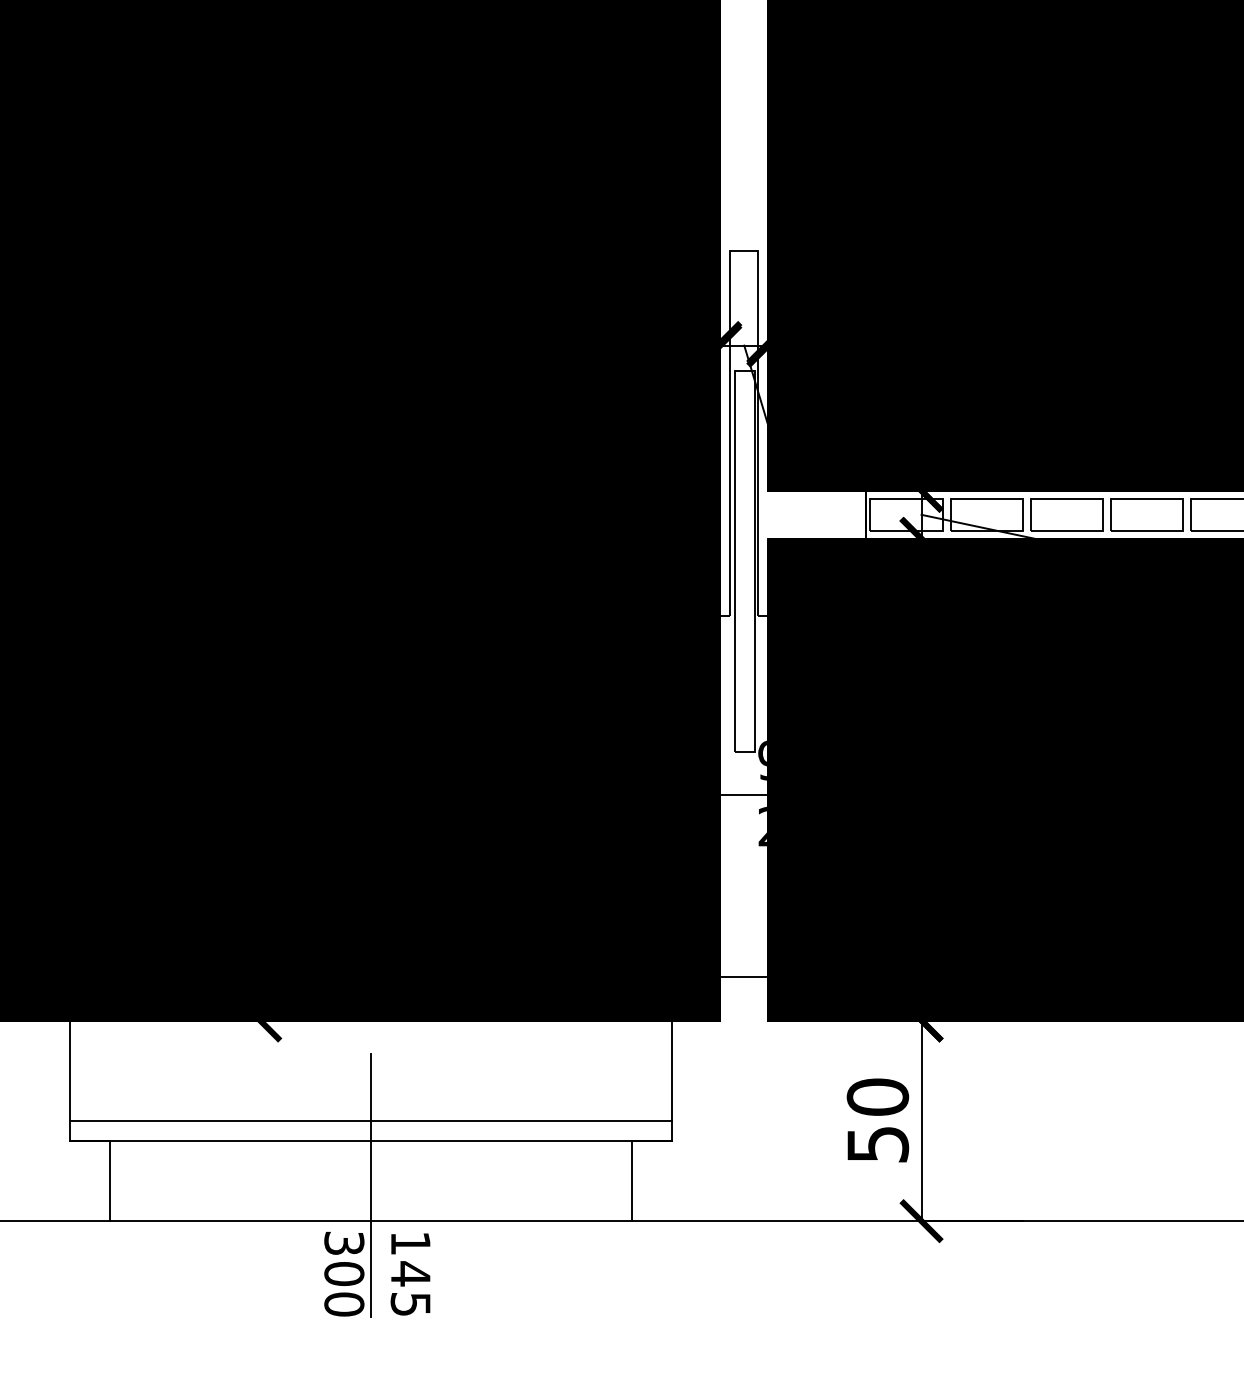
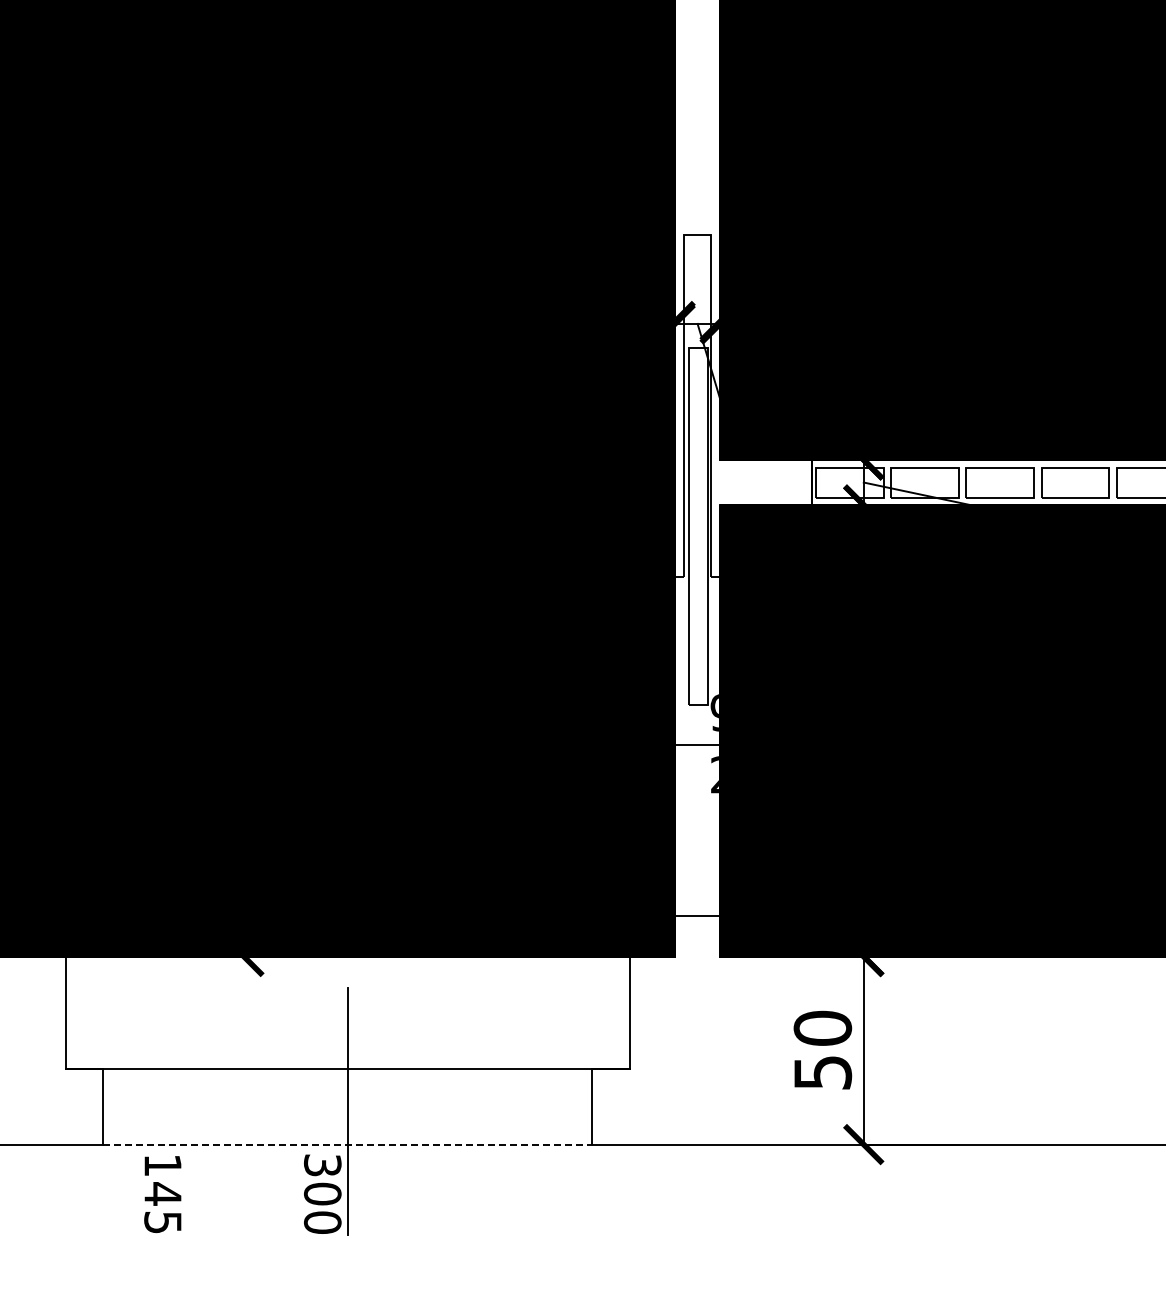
line: (370, 1120) -> (347, 1050), removed
line: (370, 1221) -> (347, 1144), solid -> dashed
text: (410, 1274) -> (162, 1194), moved

